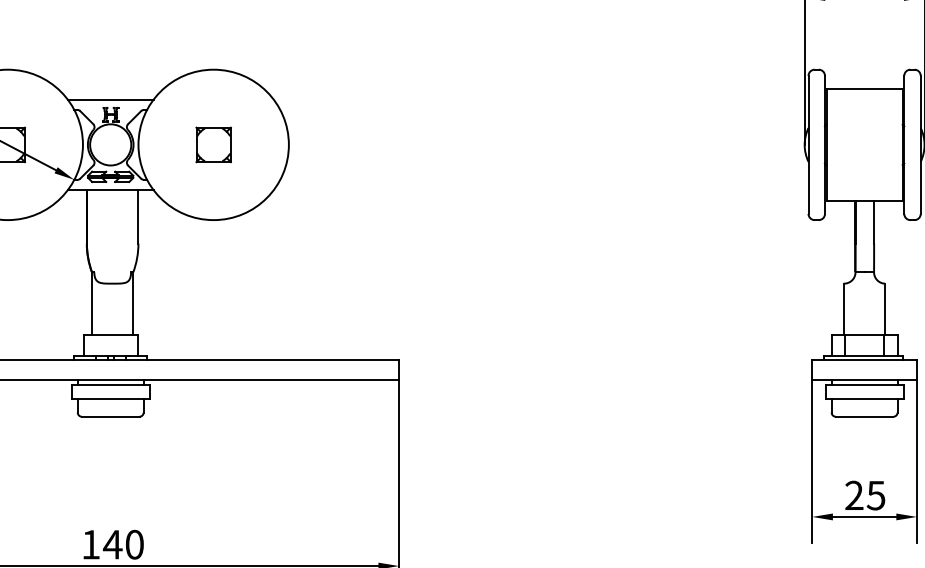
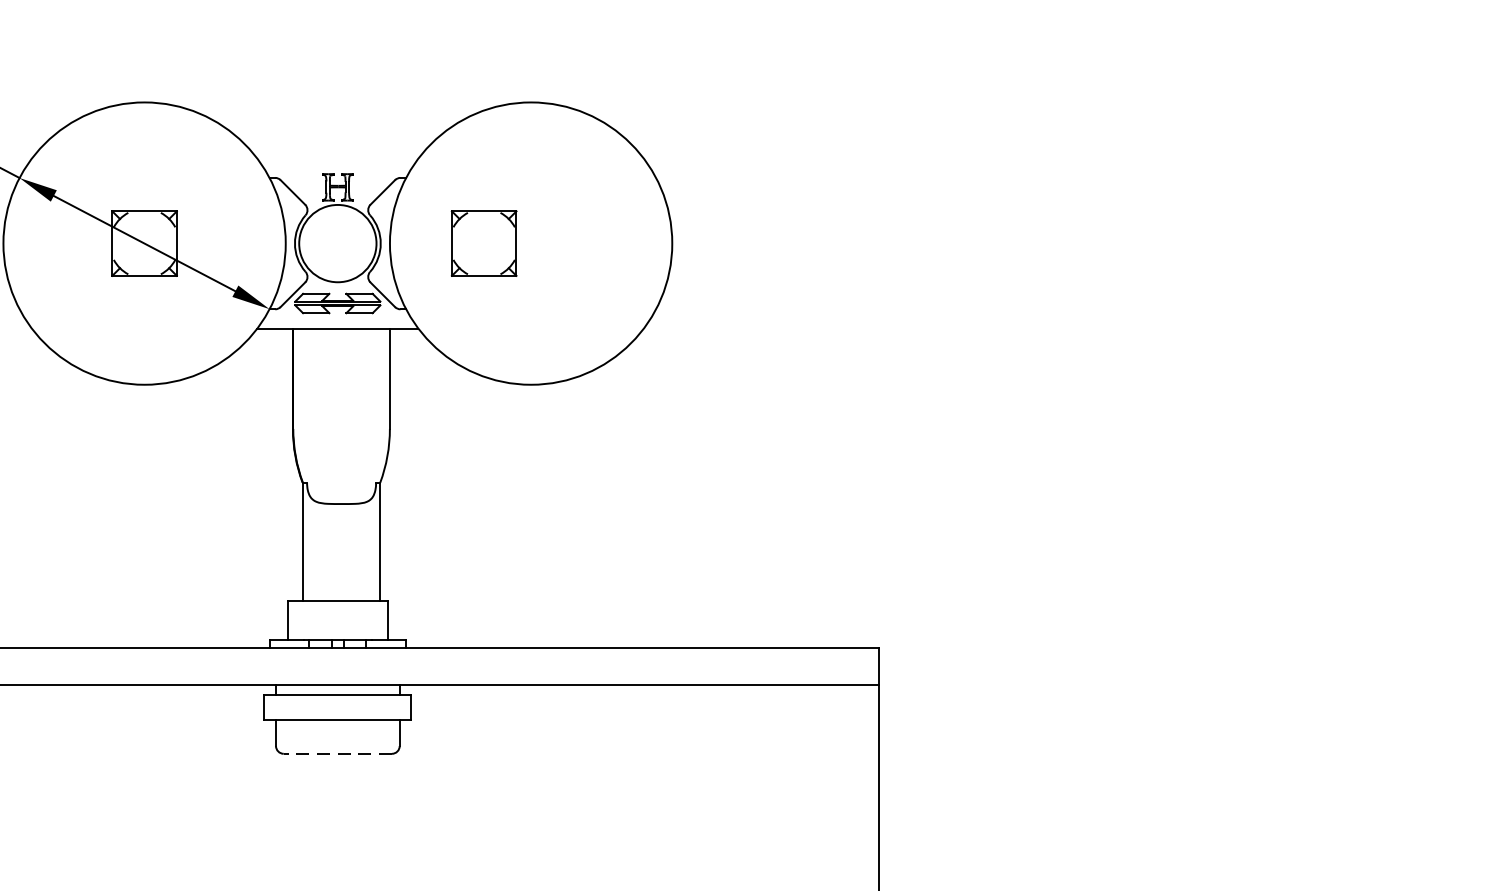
line: (110, 99) -> (337, 158), removed
part: (213, 144) -> (483, 242), moved
line: (110, 416) -> (337, 753), solid -> dashed

